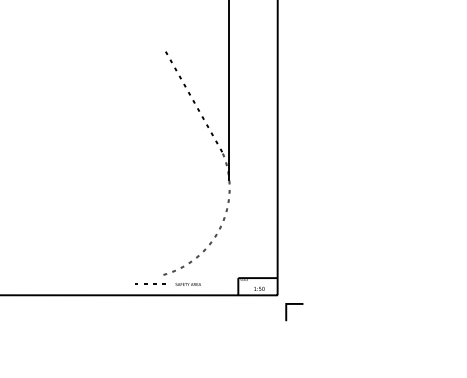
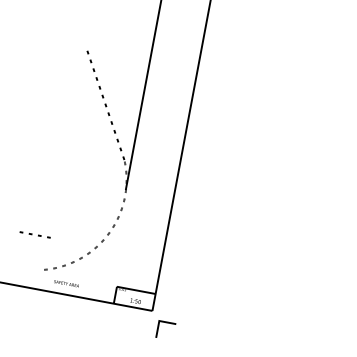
line: (147, 283) -> (32, 233), moved

